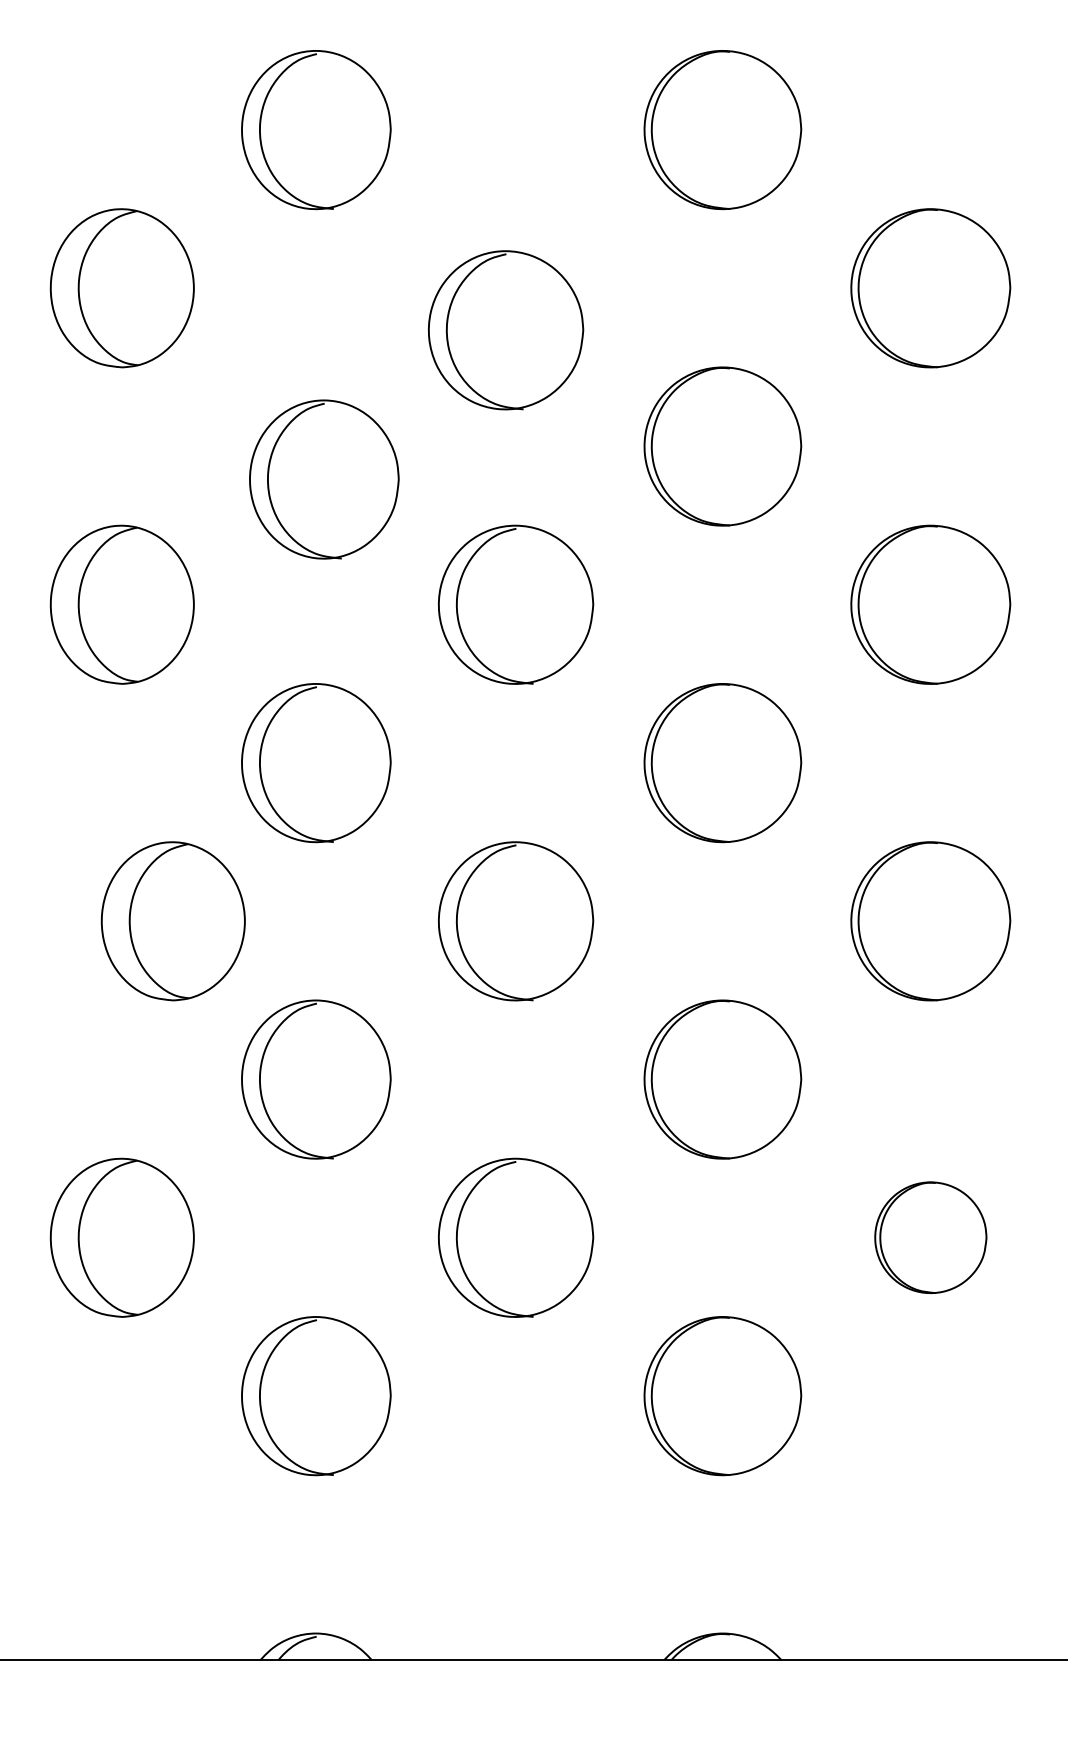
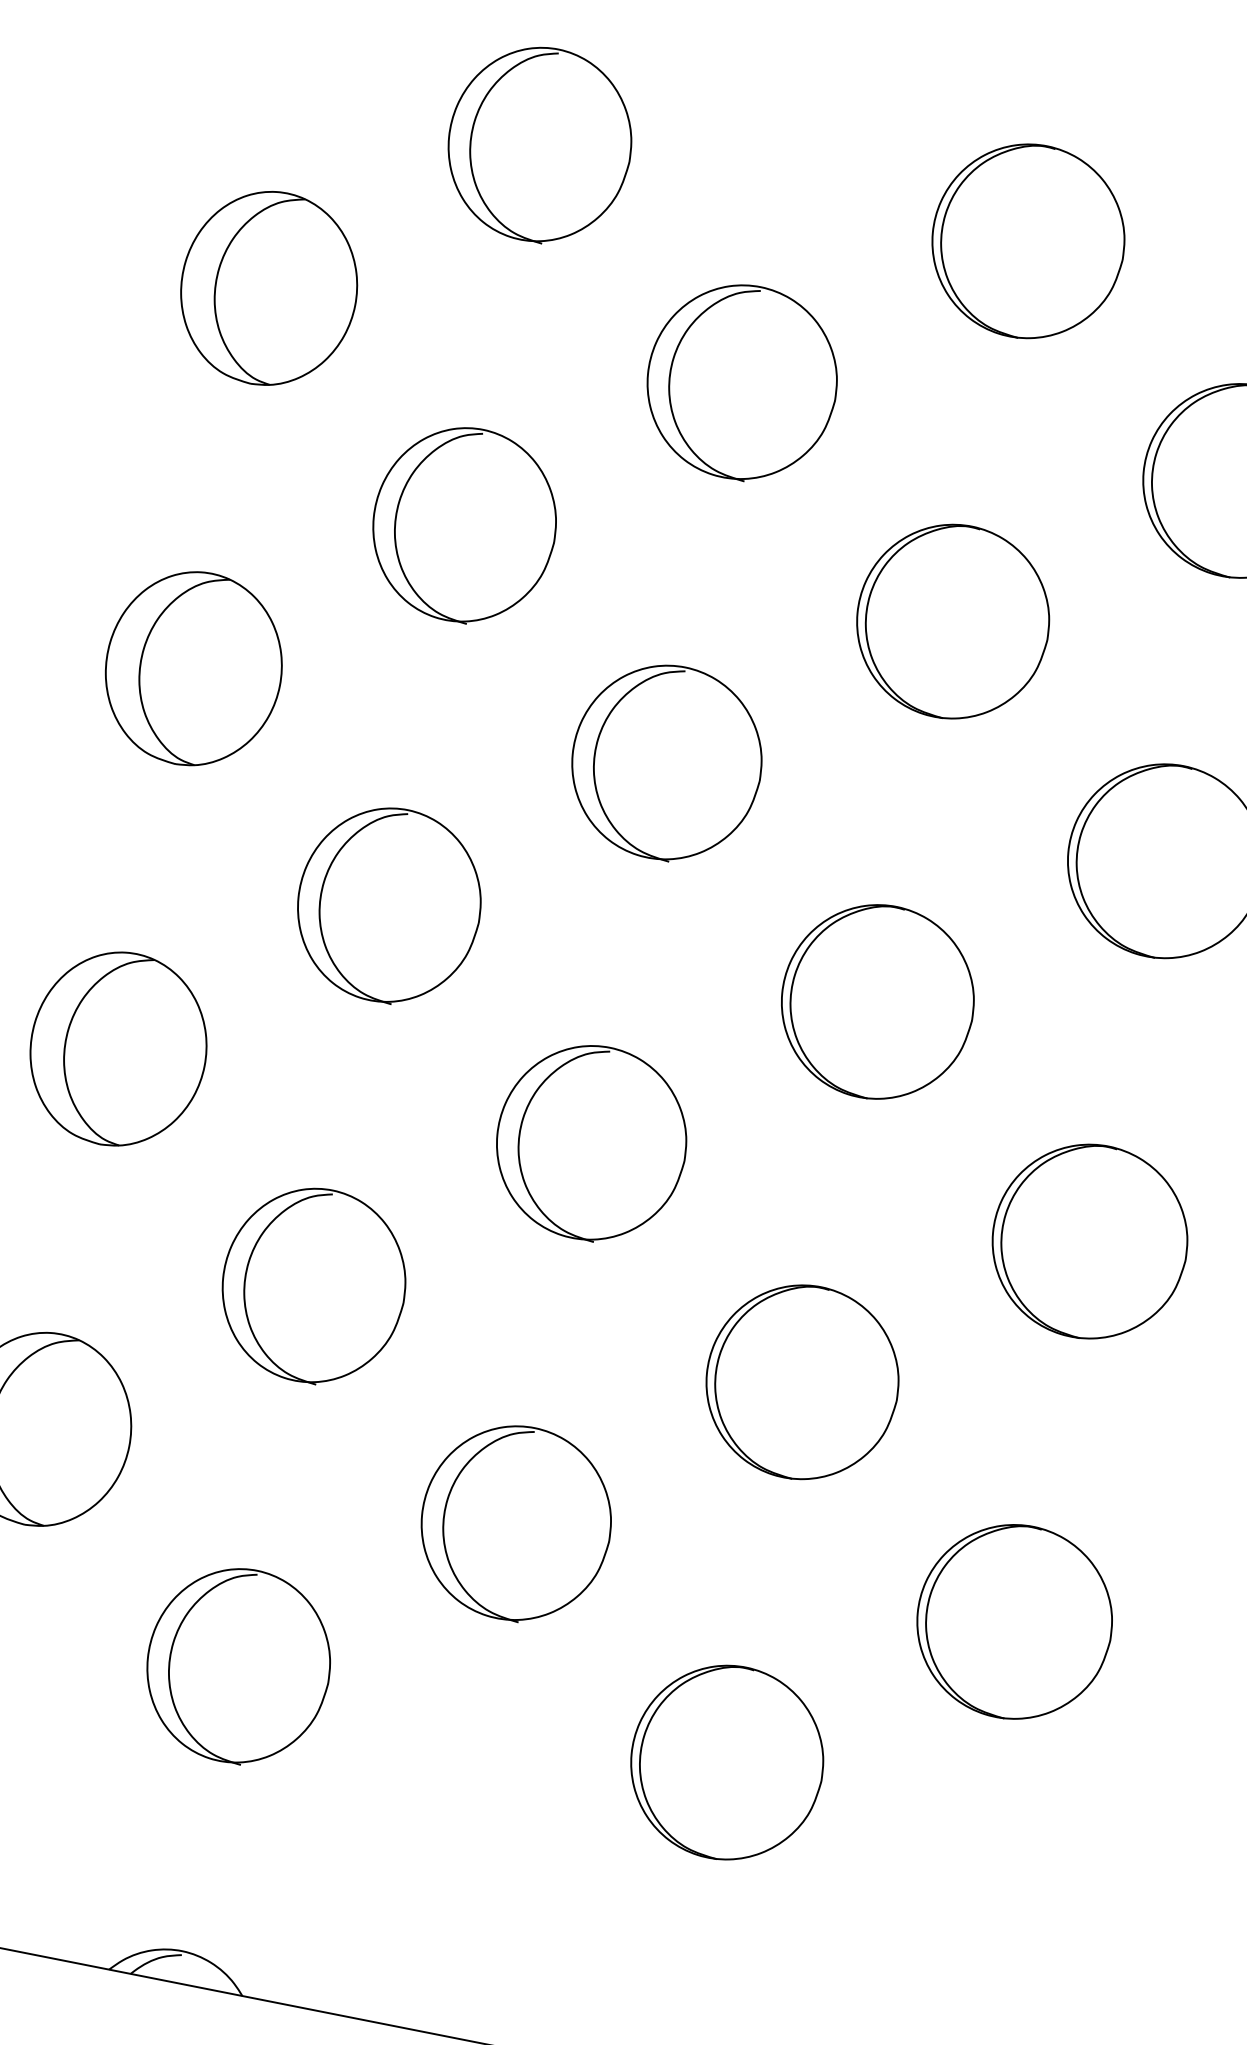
part: (506, 330) -> (742, 382), moved
part: (324, 479) -> (464, 524), moved
part: (172, 921) -> (117, 1049), moved
part: (930, 1237) -> (1014, 1621), size x1.43

